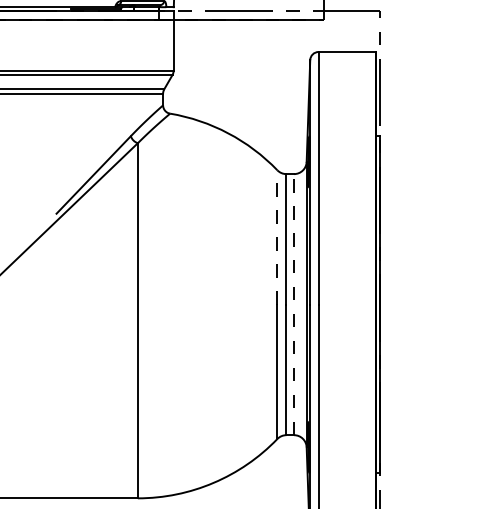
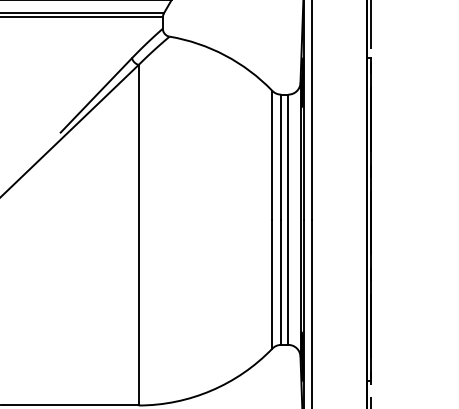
line: (277, 236) -> (272, 154), dashed -> solid
line: (294, 304) -> (288, 219), dashed -> solid

